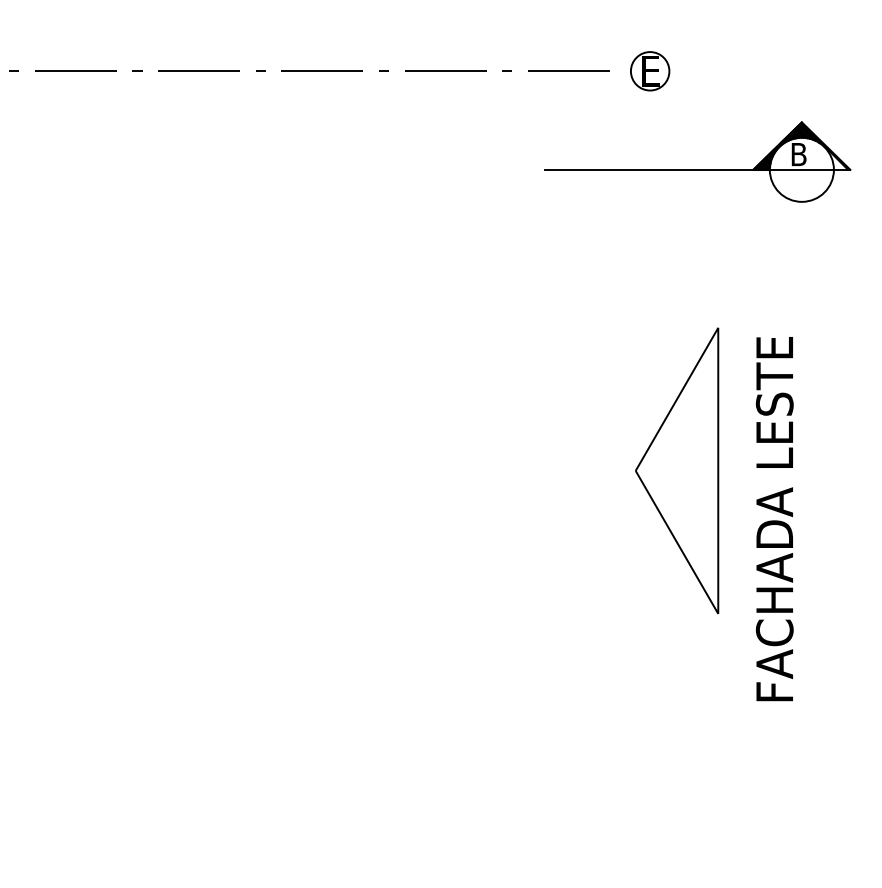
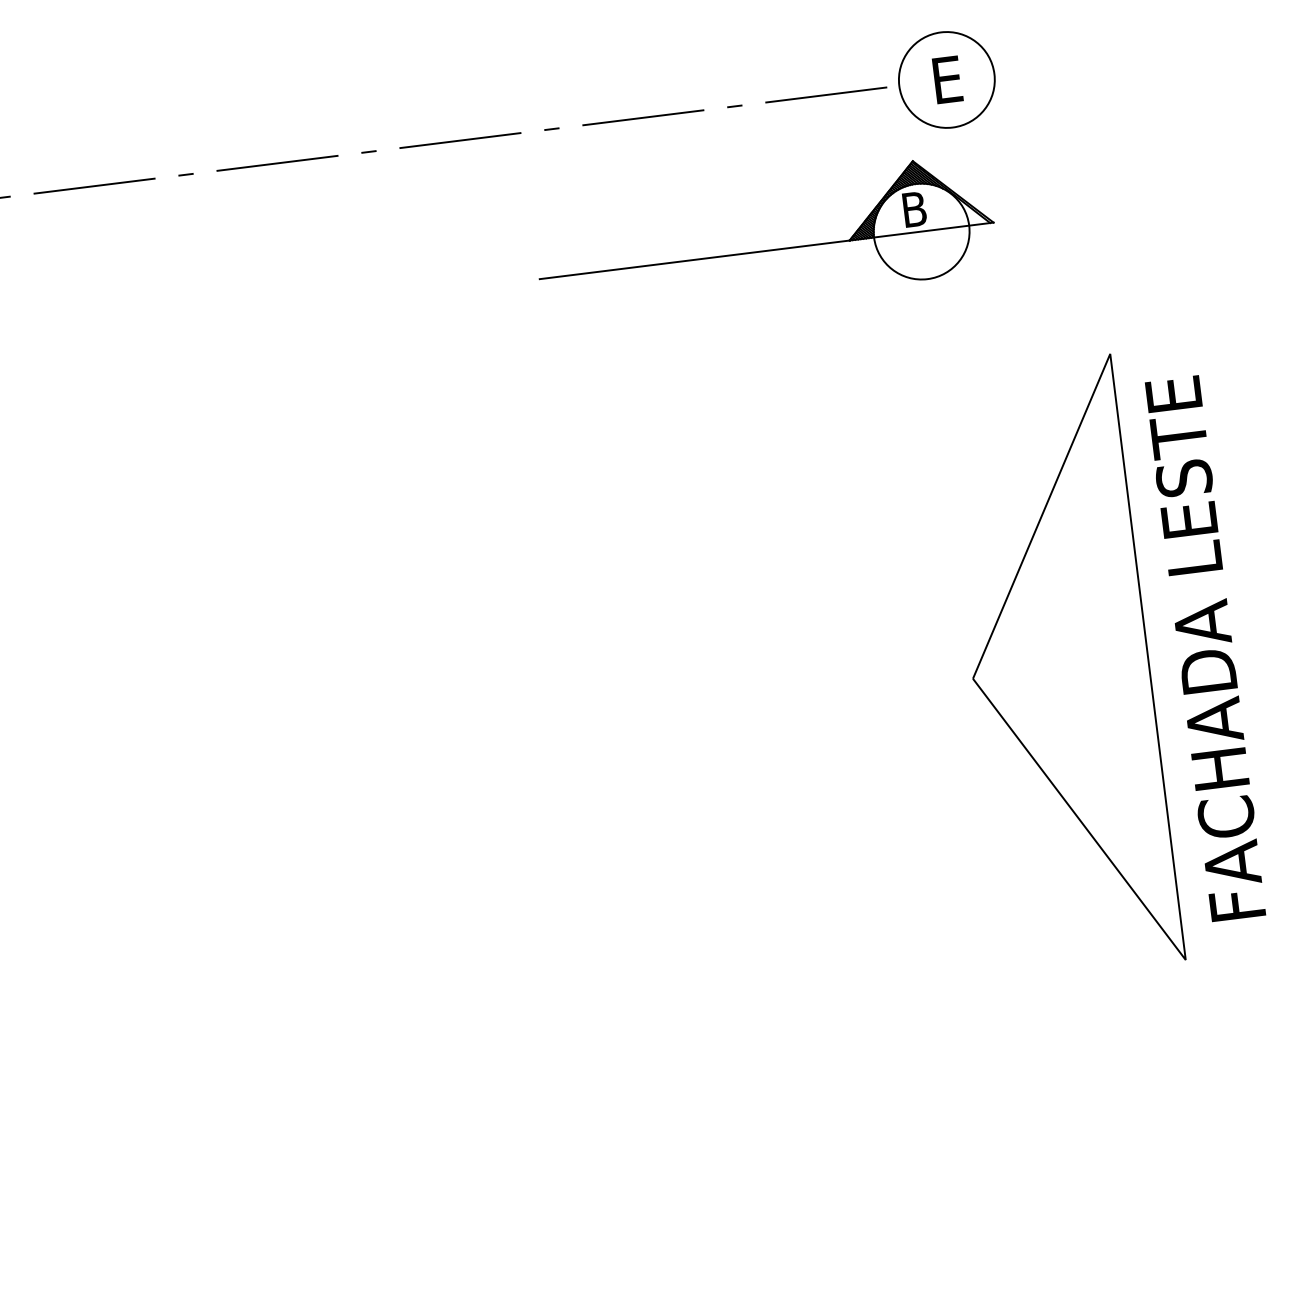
circle: (650, 71) -> (947, 80), size x1.67
part: (697, 169) -> (766, 250), moved
part: (676, 470) -> (1059, 667), size x1.43
text: (774, 519) -> (1205, 649), moved

